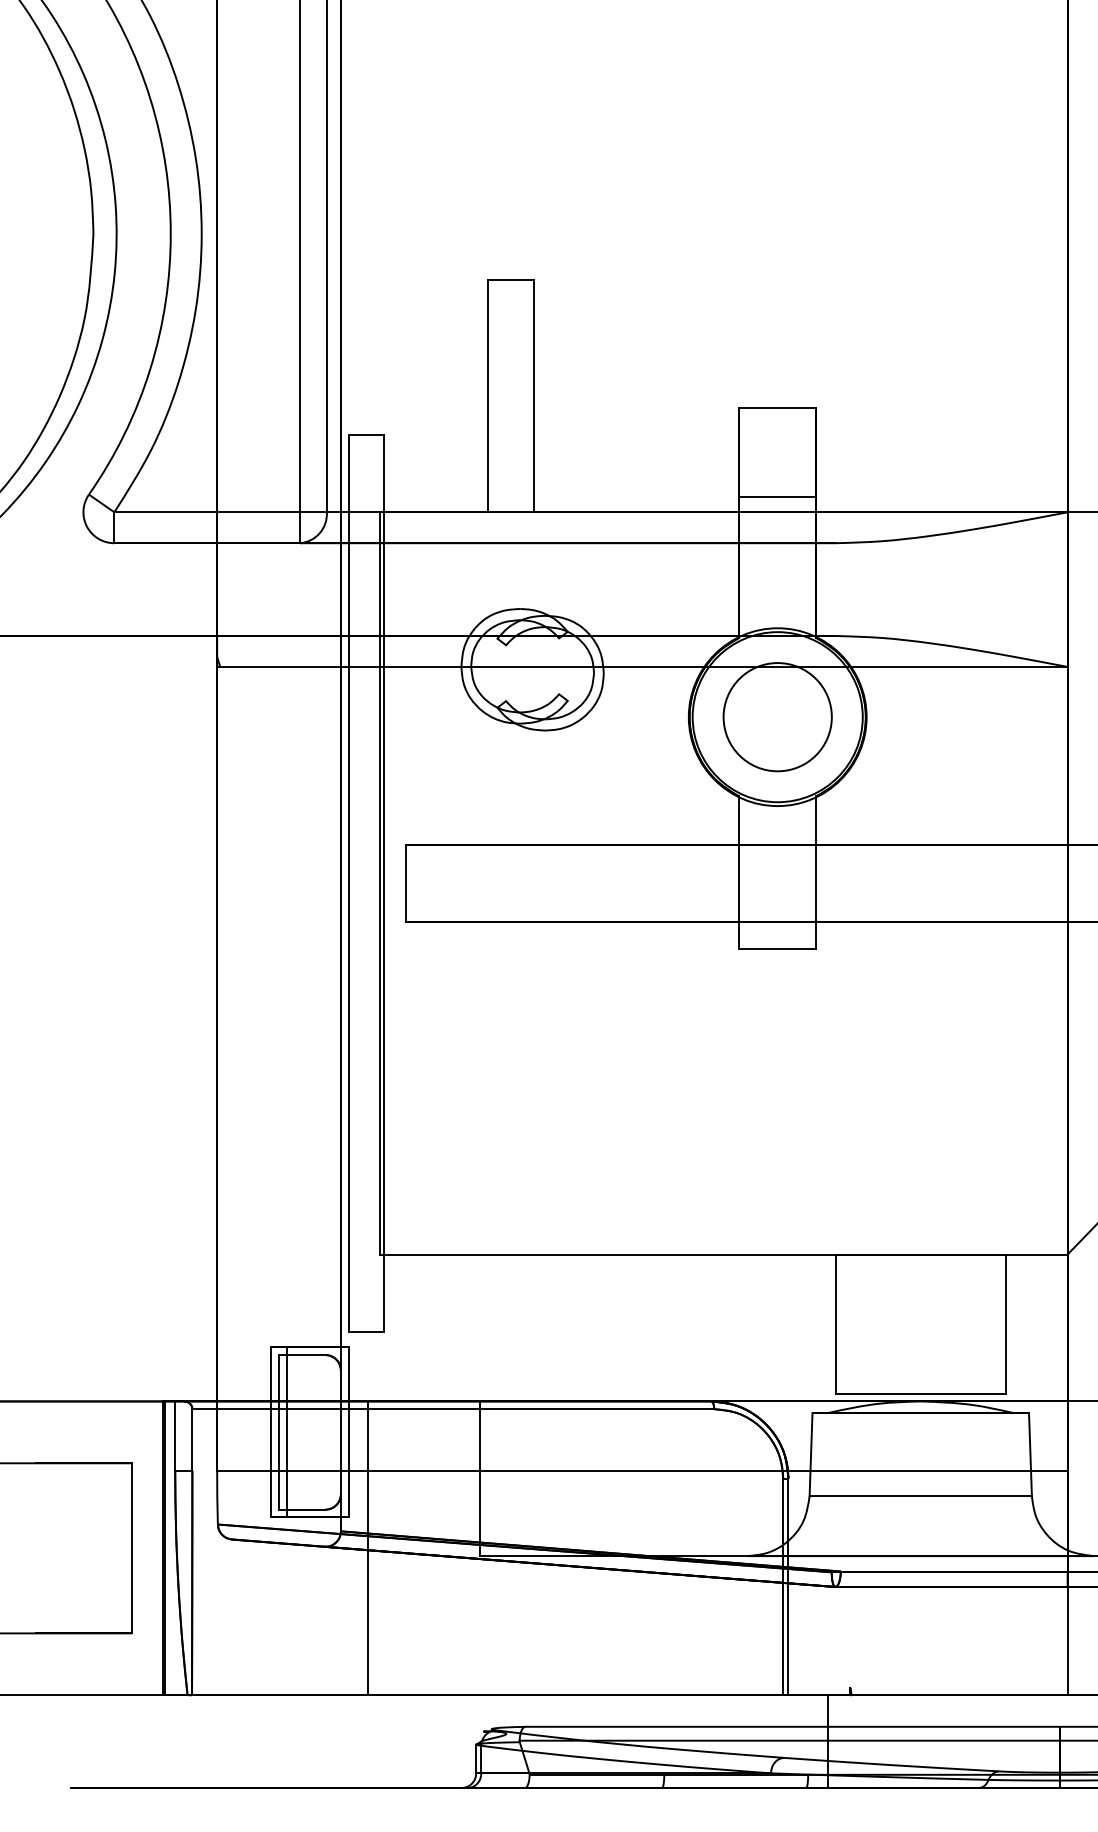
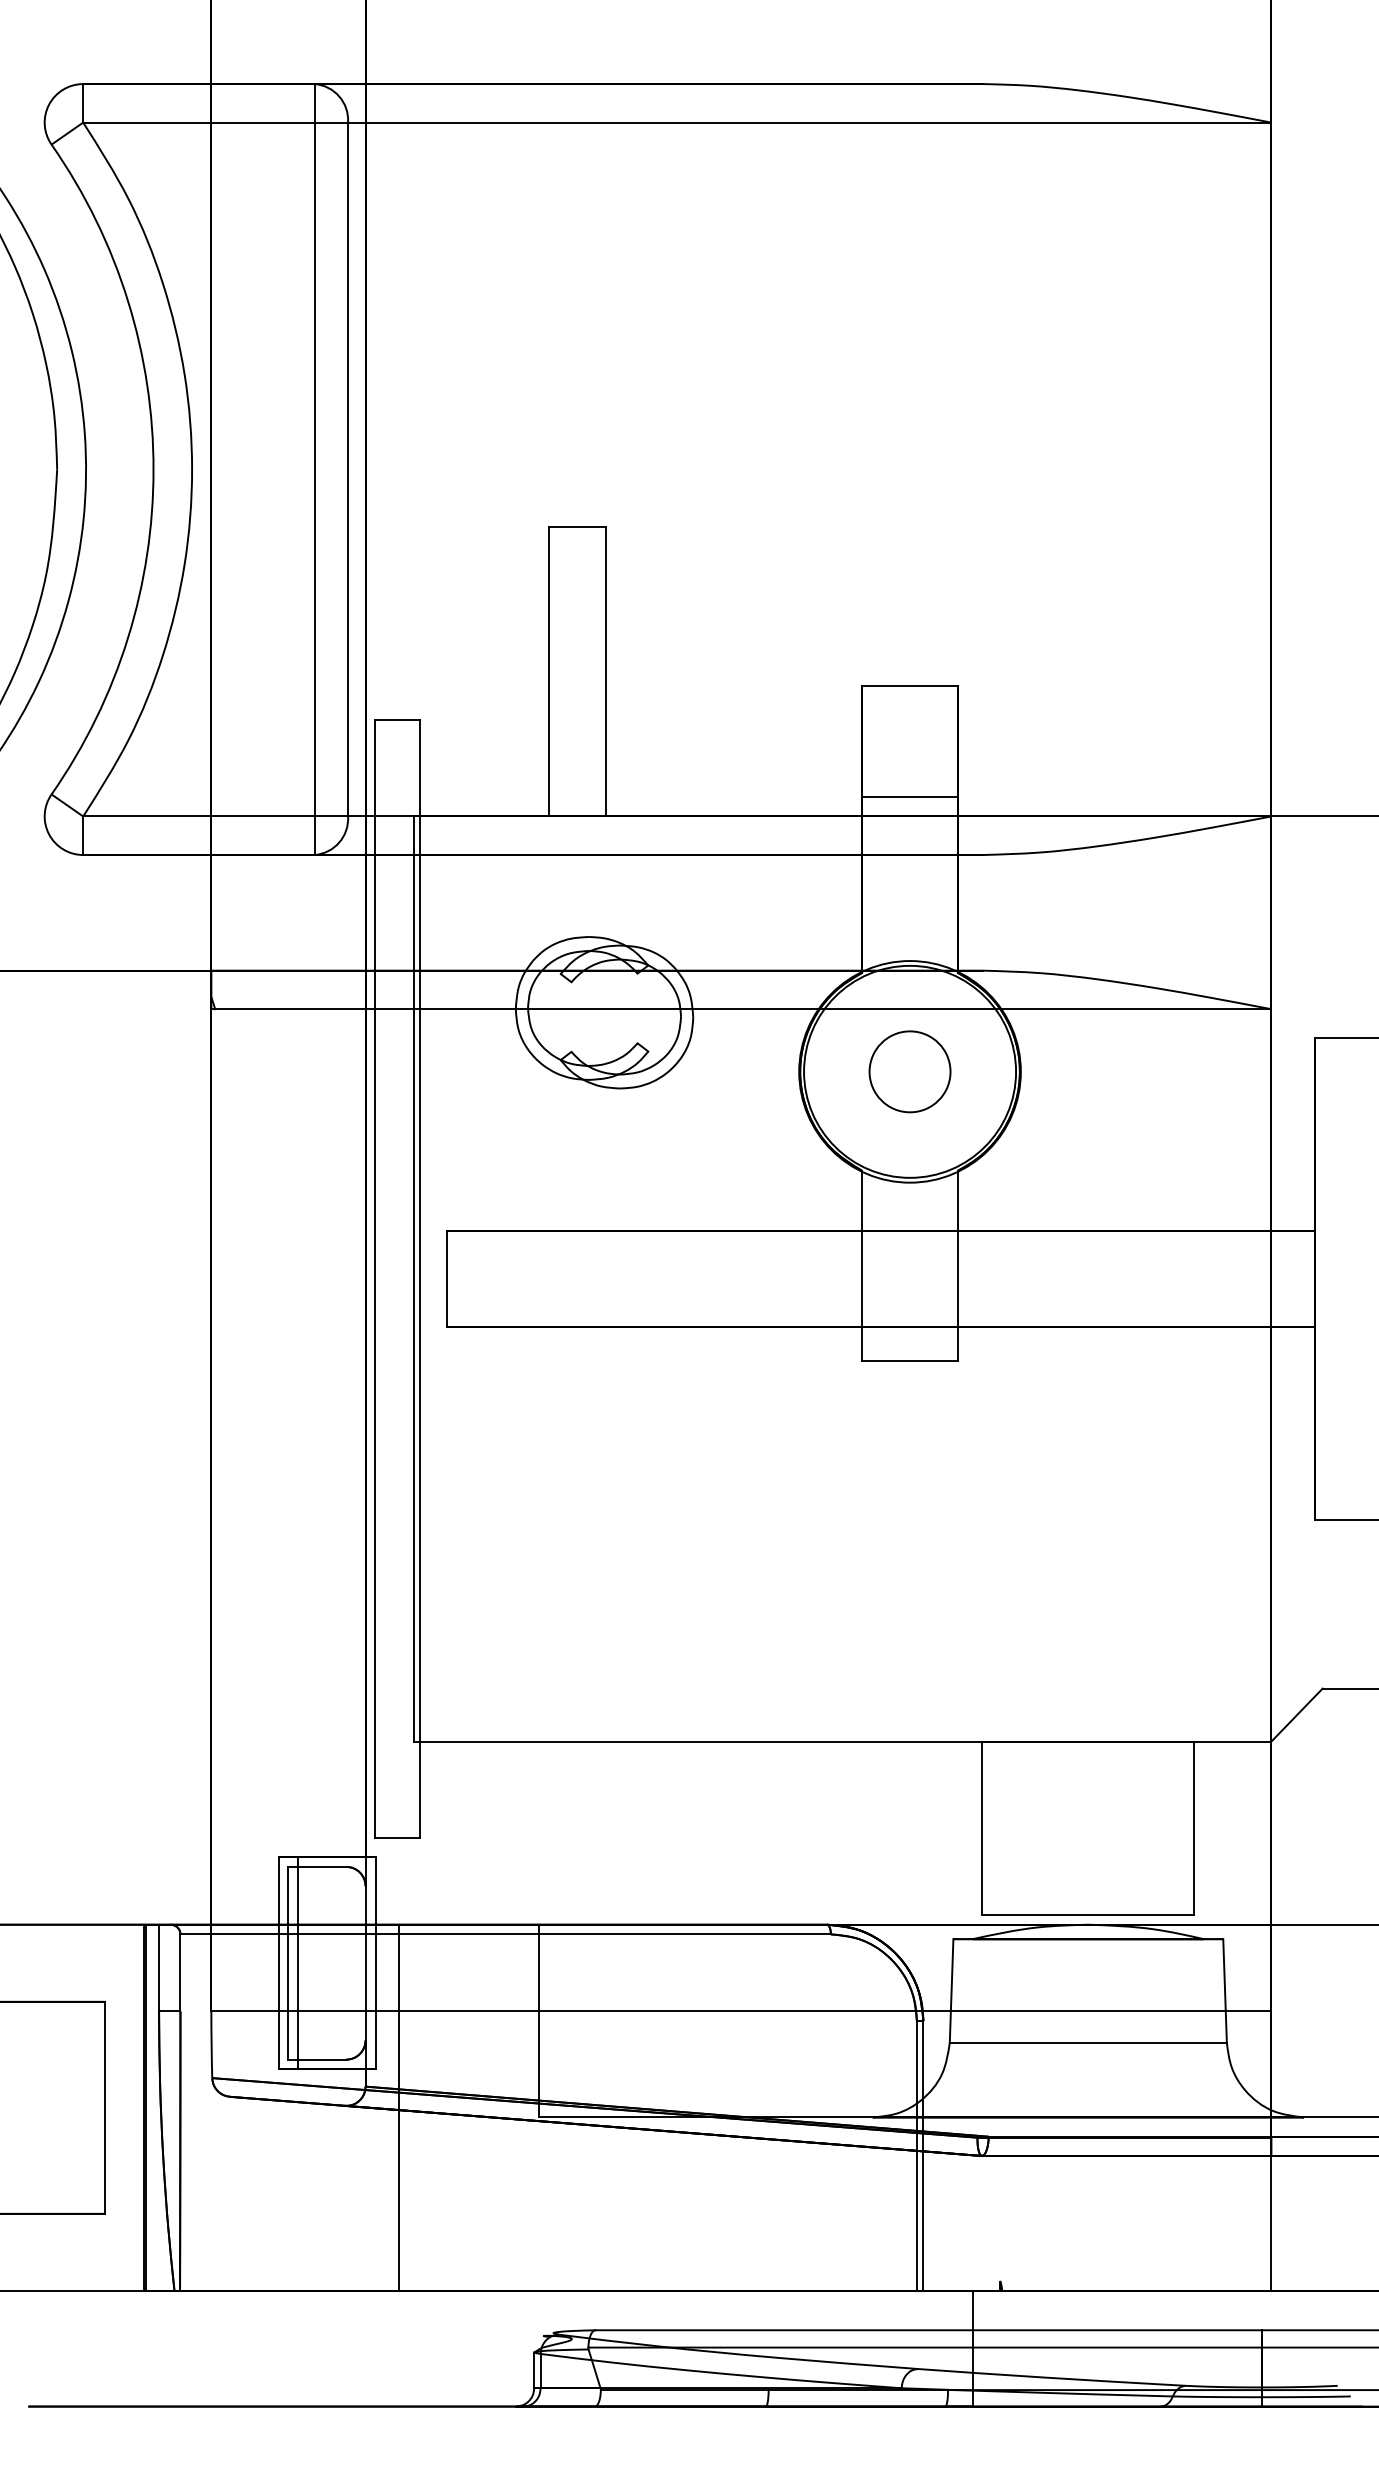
circle: (777, 716) -> (909, 1071), size x0.6

